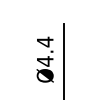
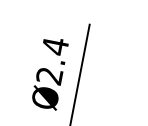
text: (44, 61) -> (48, 75), Ø4.4 -> Ø2.4

